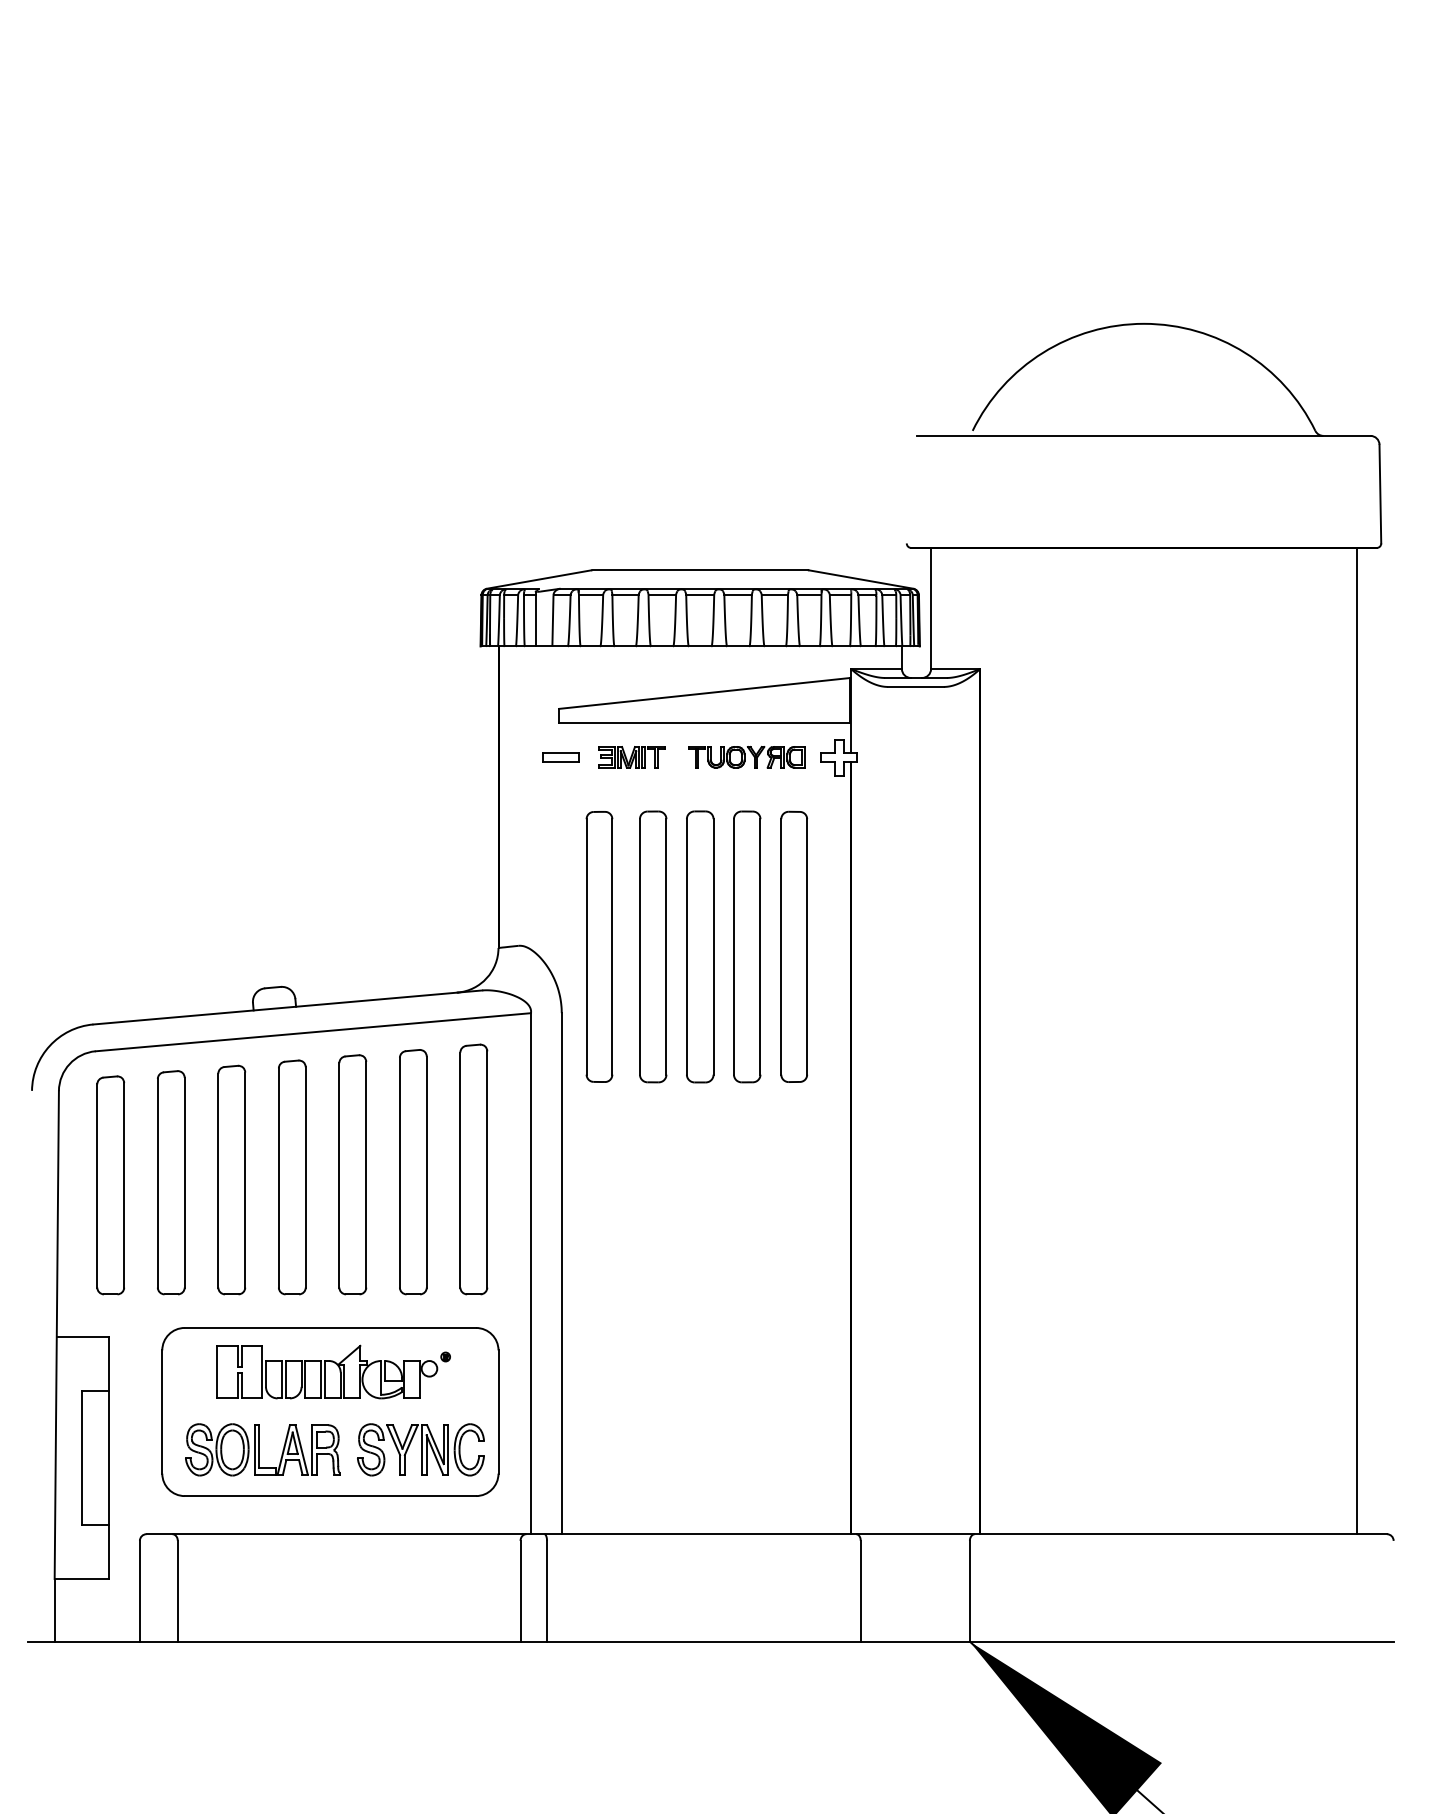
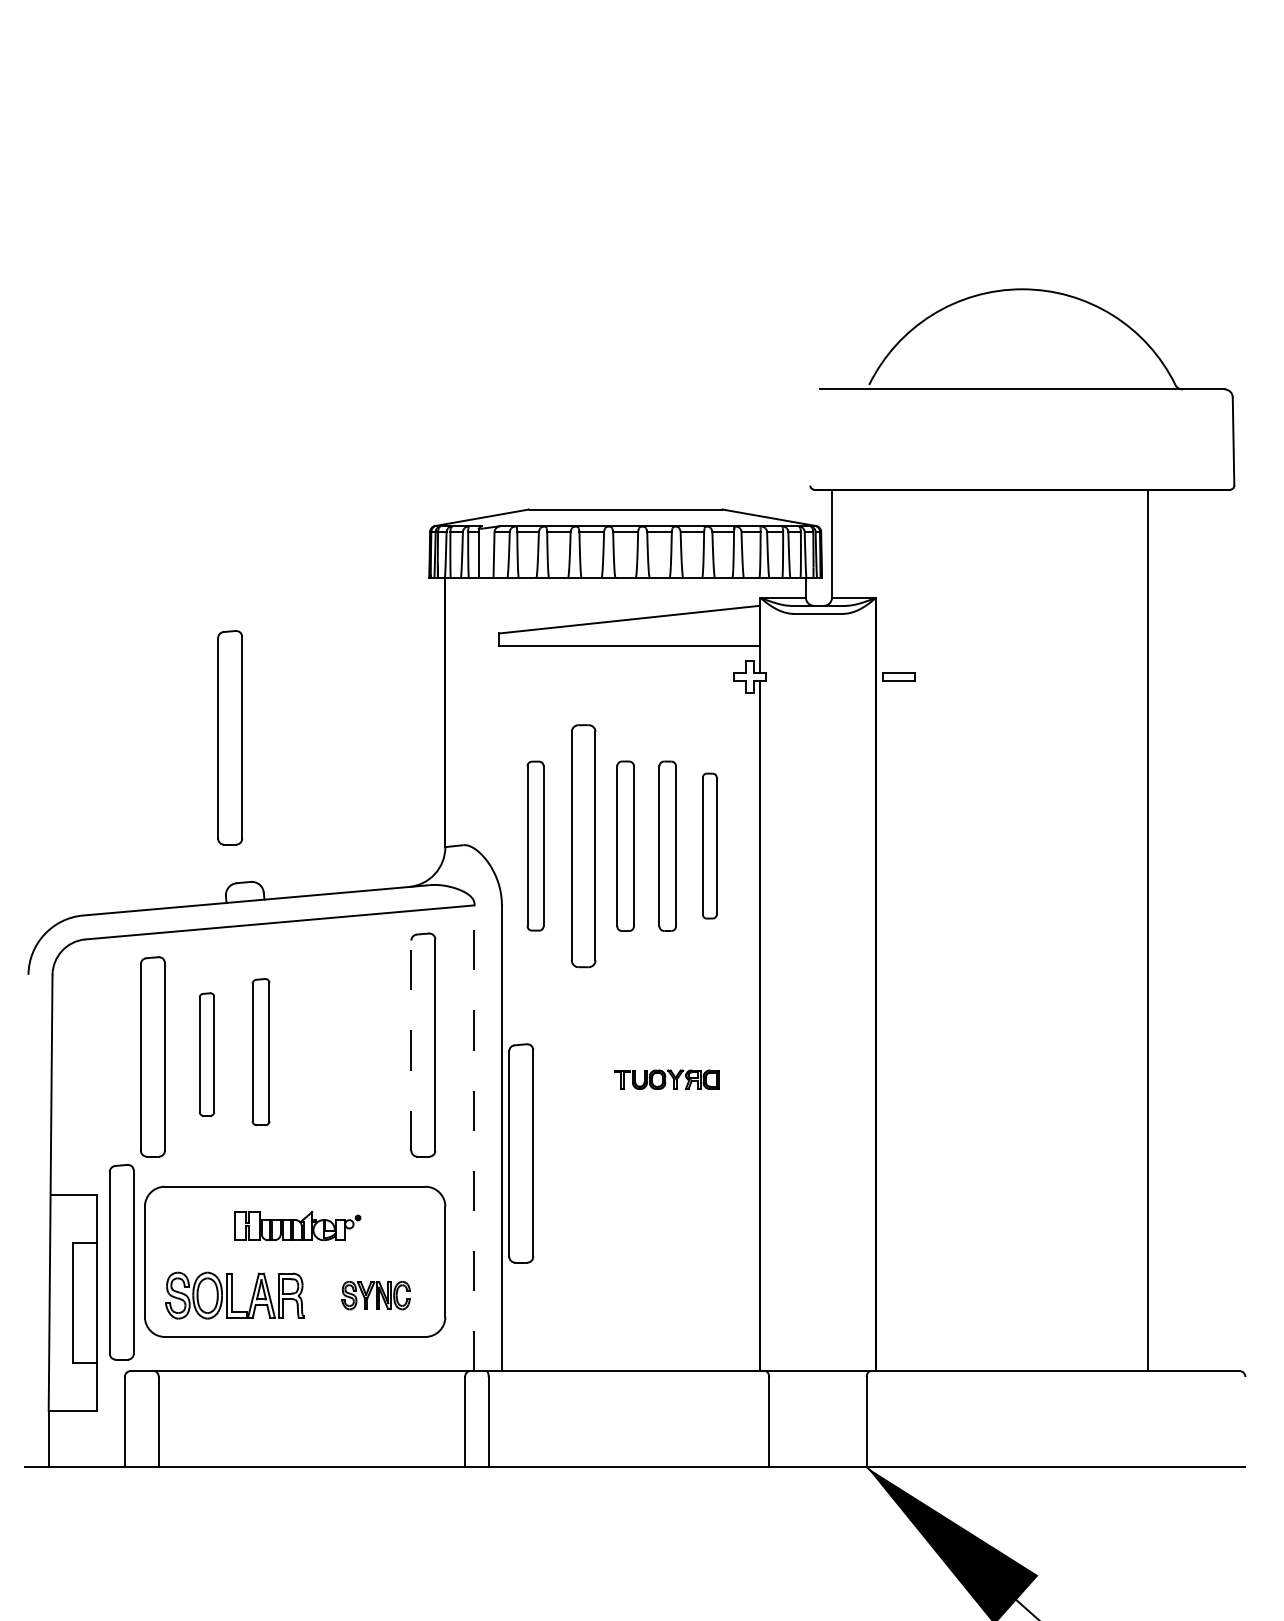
part: (560, 757) -> (898, 676), moved
part: (631, 757) -> (564, 676), removed
part: (745, 757) -> (666, 1079), moved
part: (599, 946) -> (535, 845), size x0.7
part: (794, 946) -> (709, 845), size x0.6
part: (700, 947) -> (625, 846), size x0.7
part: (747, 947) -> (667, 846), size x0.7
line: (1356, 1041) -> (1147, 930), moved
line: (460, 1169) -> (411, 1045), solid -> dashed
part: (413, 1172) -> (521, 1153), moved
part: (353, 1174) -> (230, 737), moved
part: (291, 1176) -> (260, 1051), size x0.7
part: (231, 1180) -> (206, 1054), size x0.6
part: (110, 1185) -> (121, 1262), moved
line: (531, 1273) -> (474, 1138), solid -> dashed
part: (333, 1371) -> (297, 1225), size x0.6
part: (420, 1449) -> (375, 1295), size x0.6

